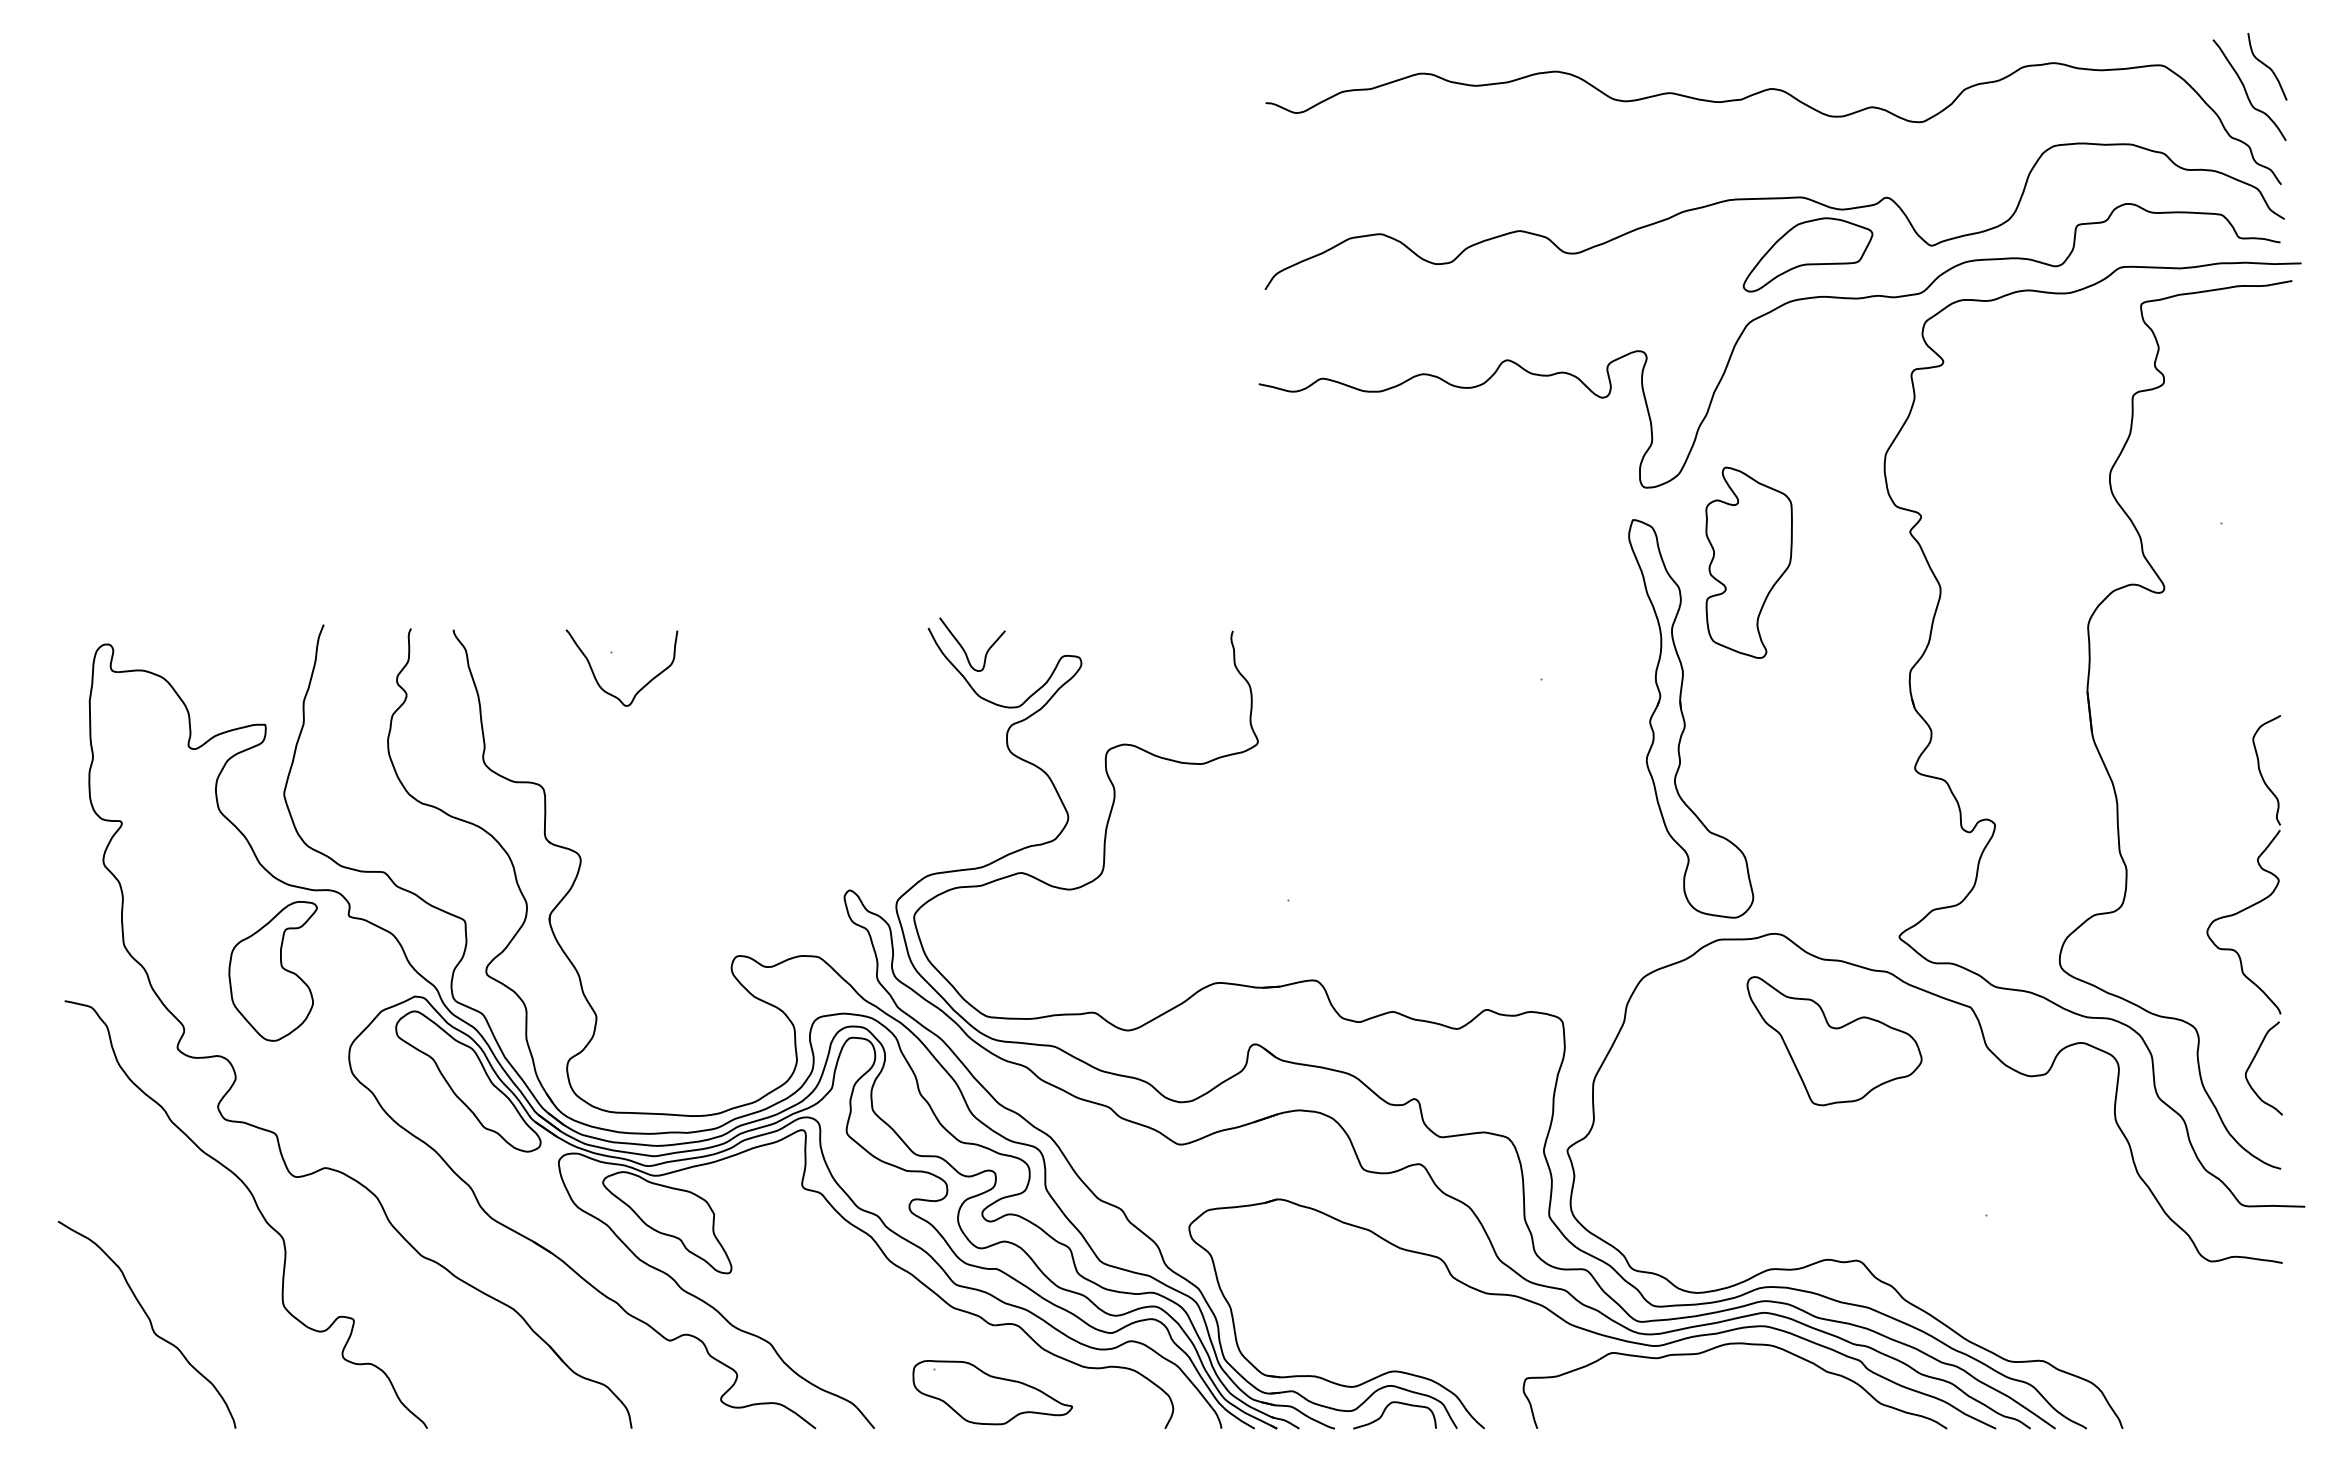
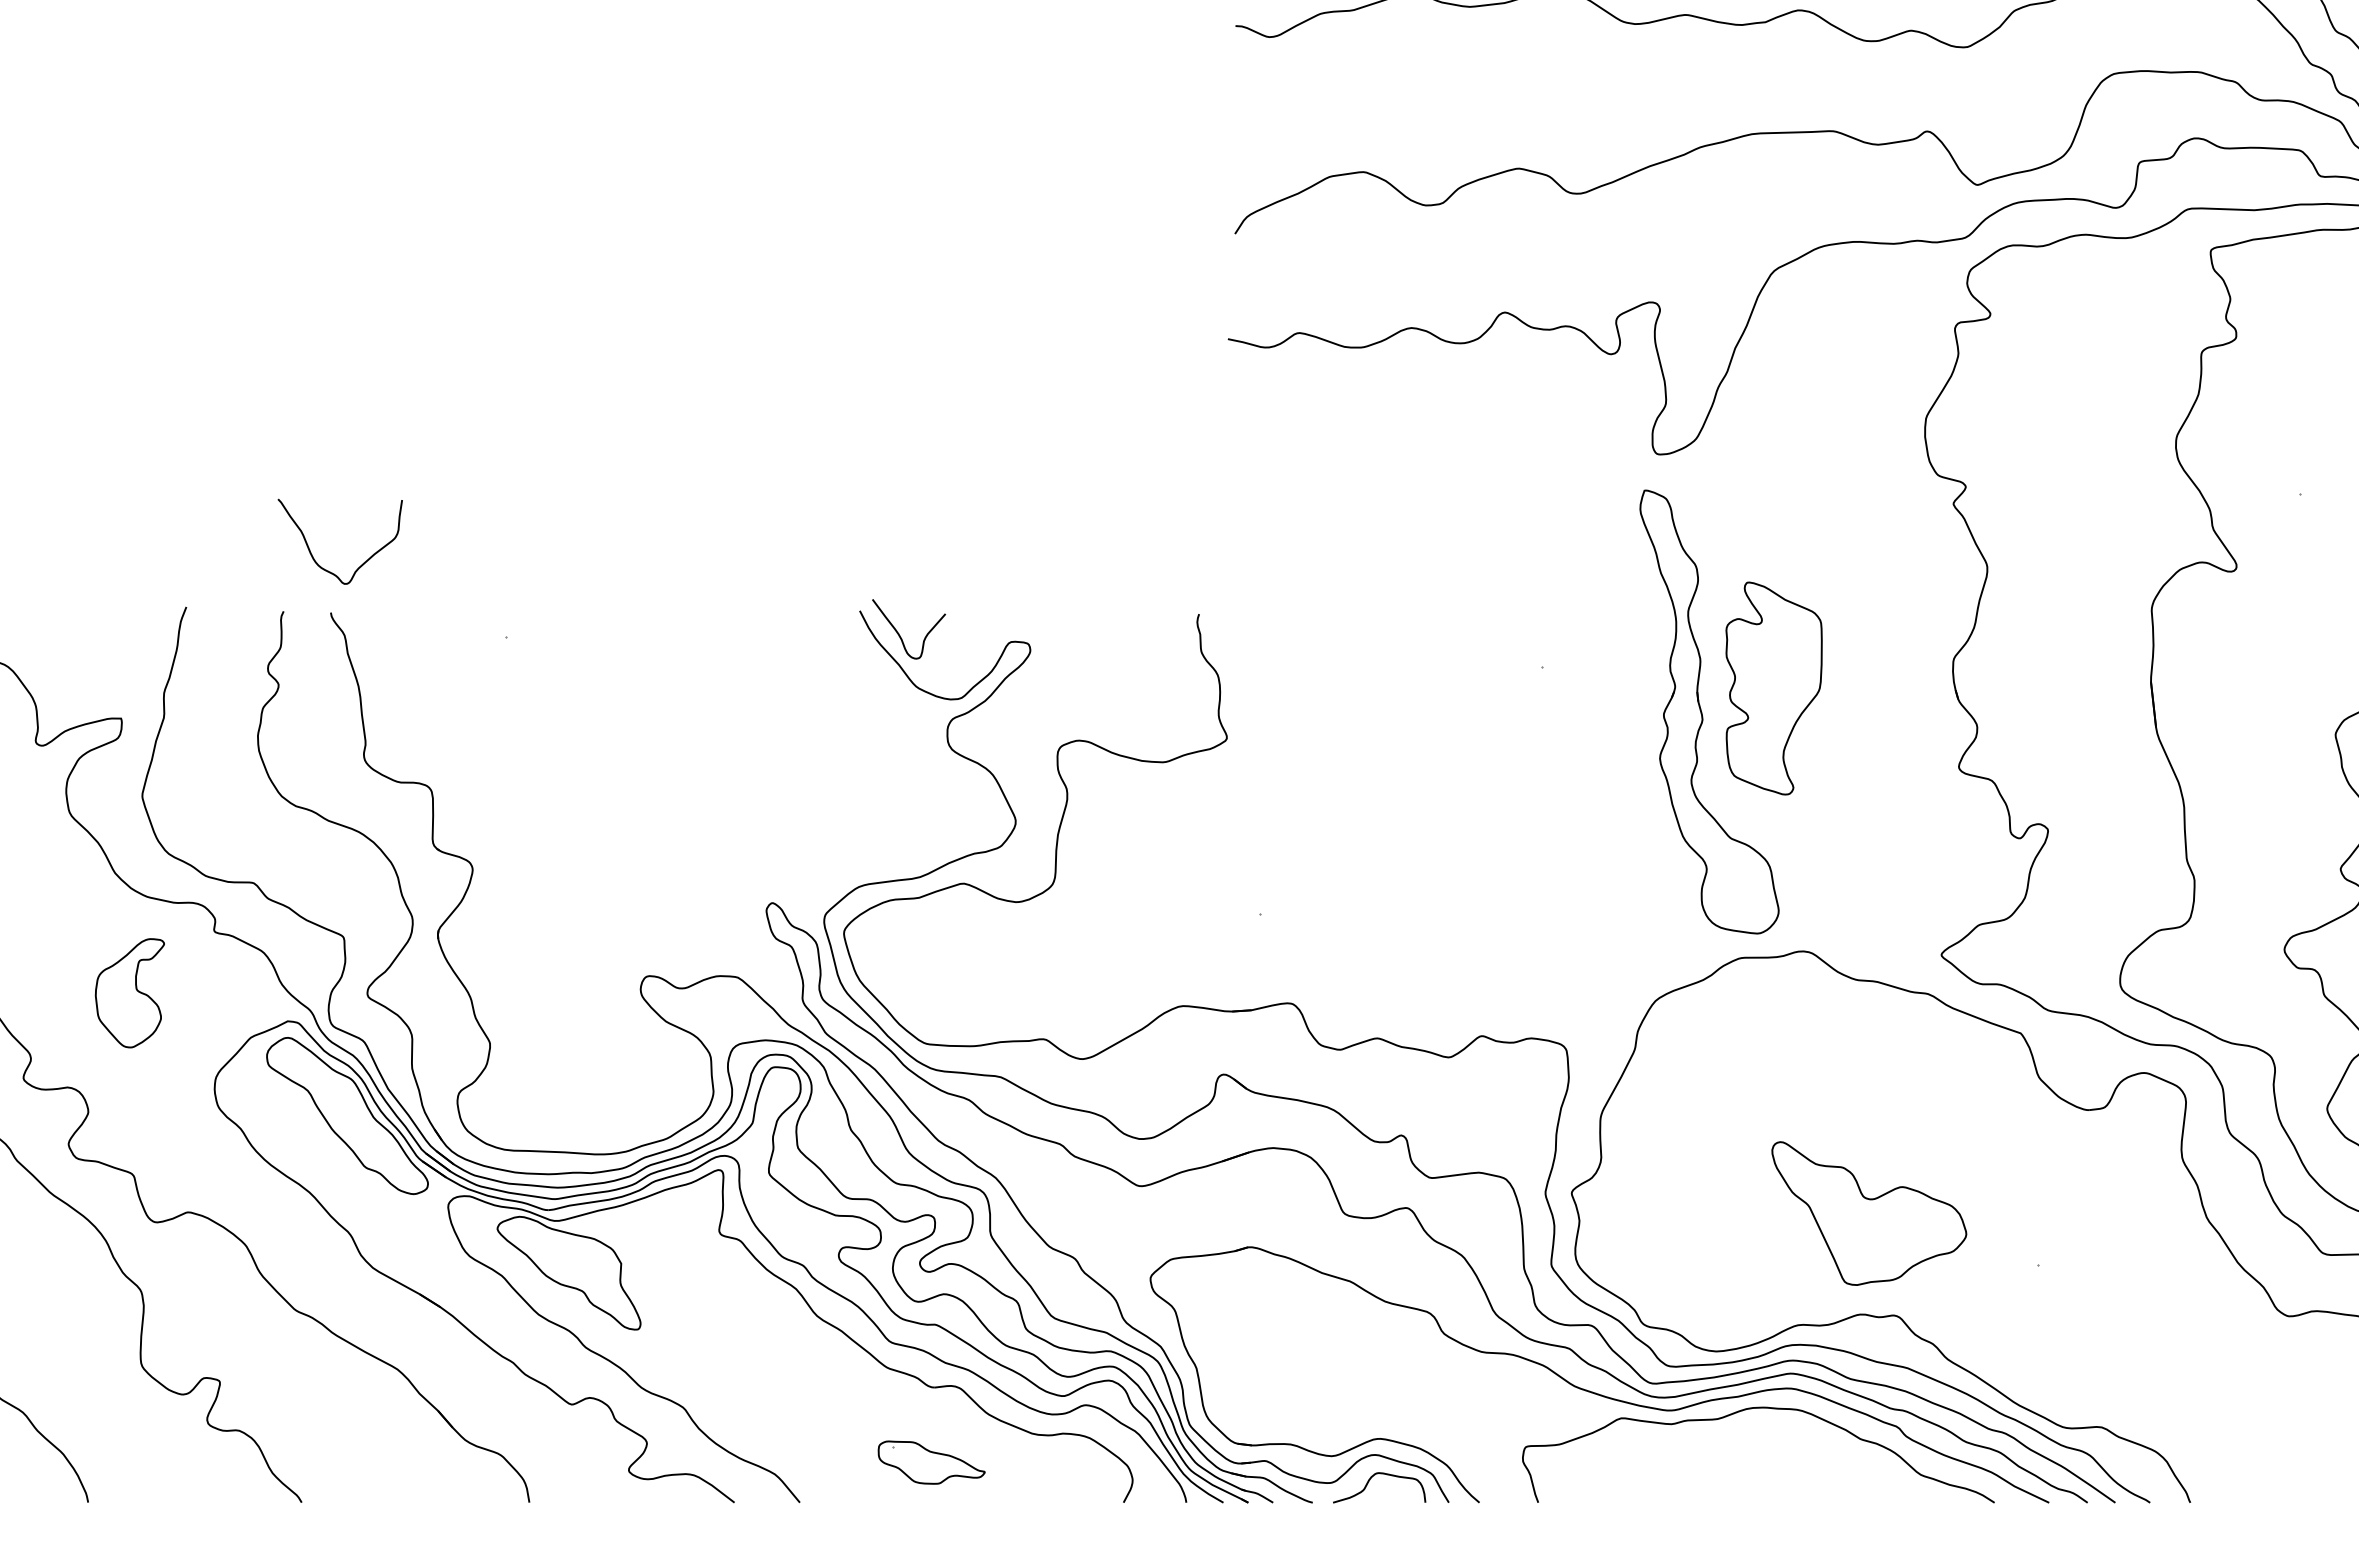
part: (1807, 254) -> (1839, 194), removed
part: (1748, 562) -> (1773, 688), moved
curve: (595, 675) -> (310, 550), moved
part: (272, 971) -> (129, 993), size x0.7
part: (1834, 1041) -> (1869, 1213), moved
part: (992, 1392) -> (931, 1462), size x0.6

